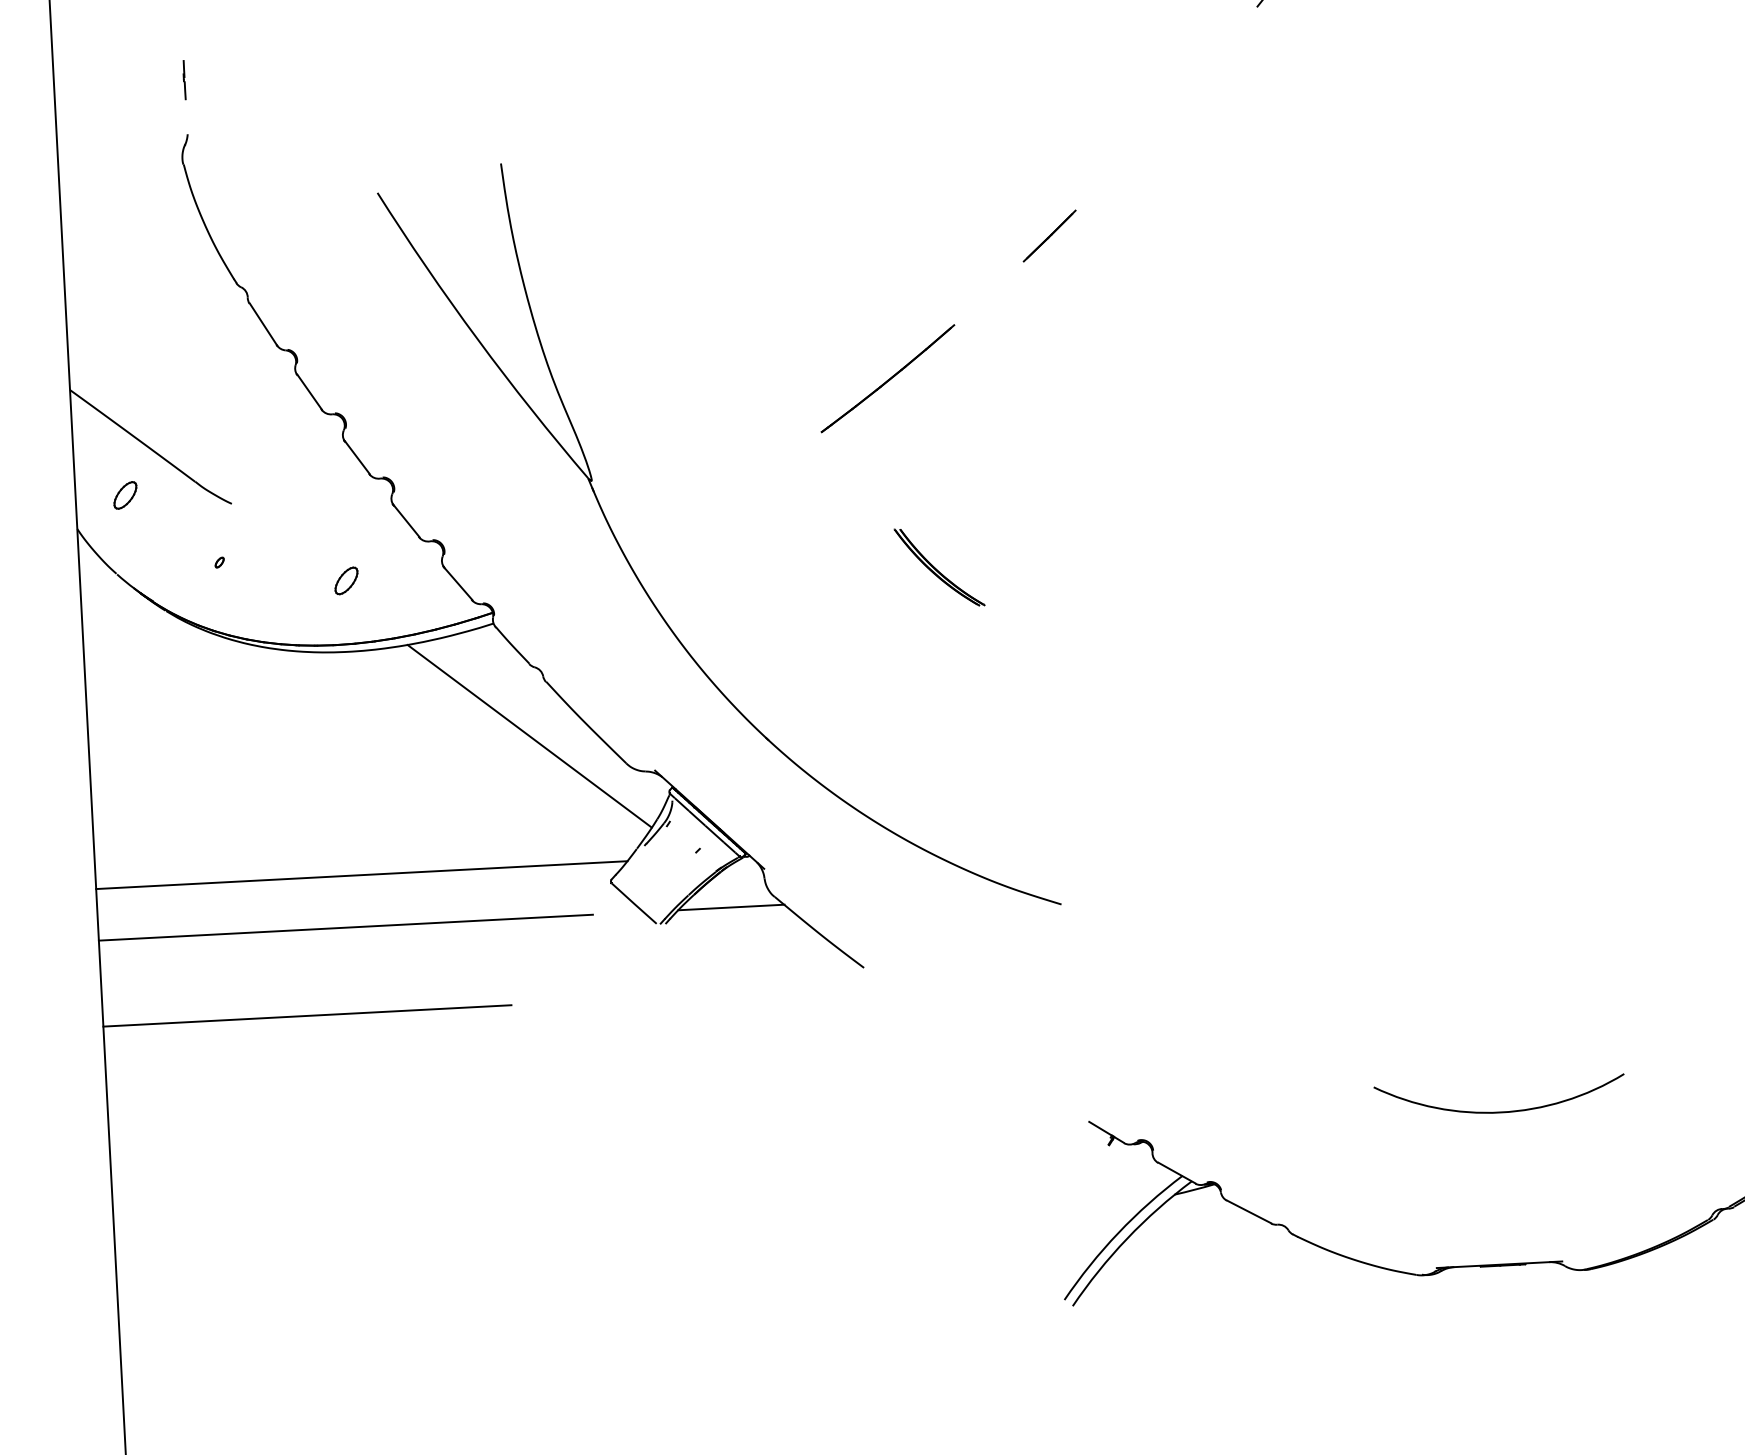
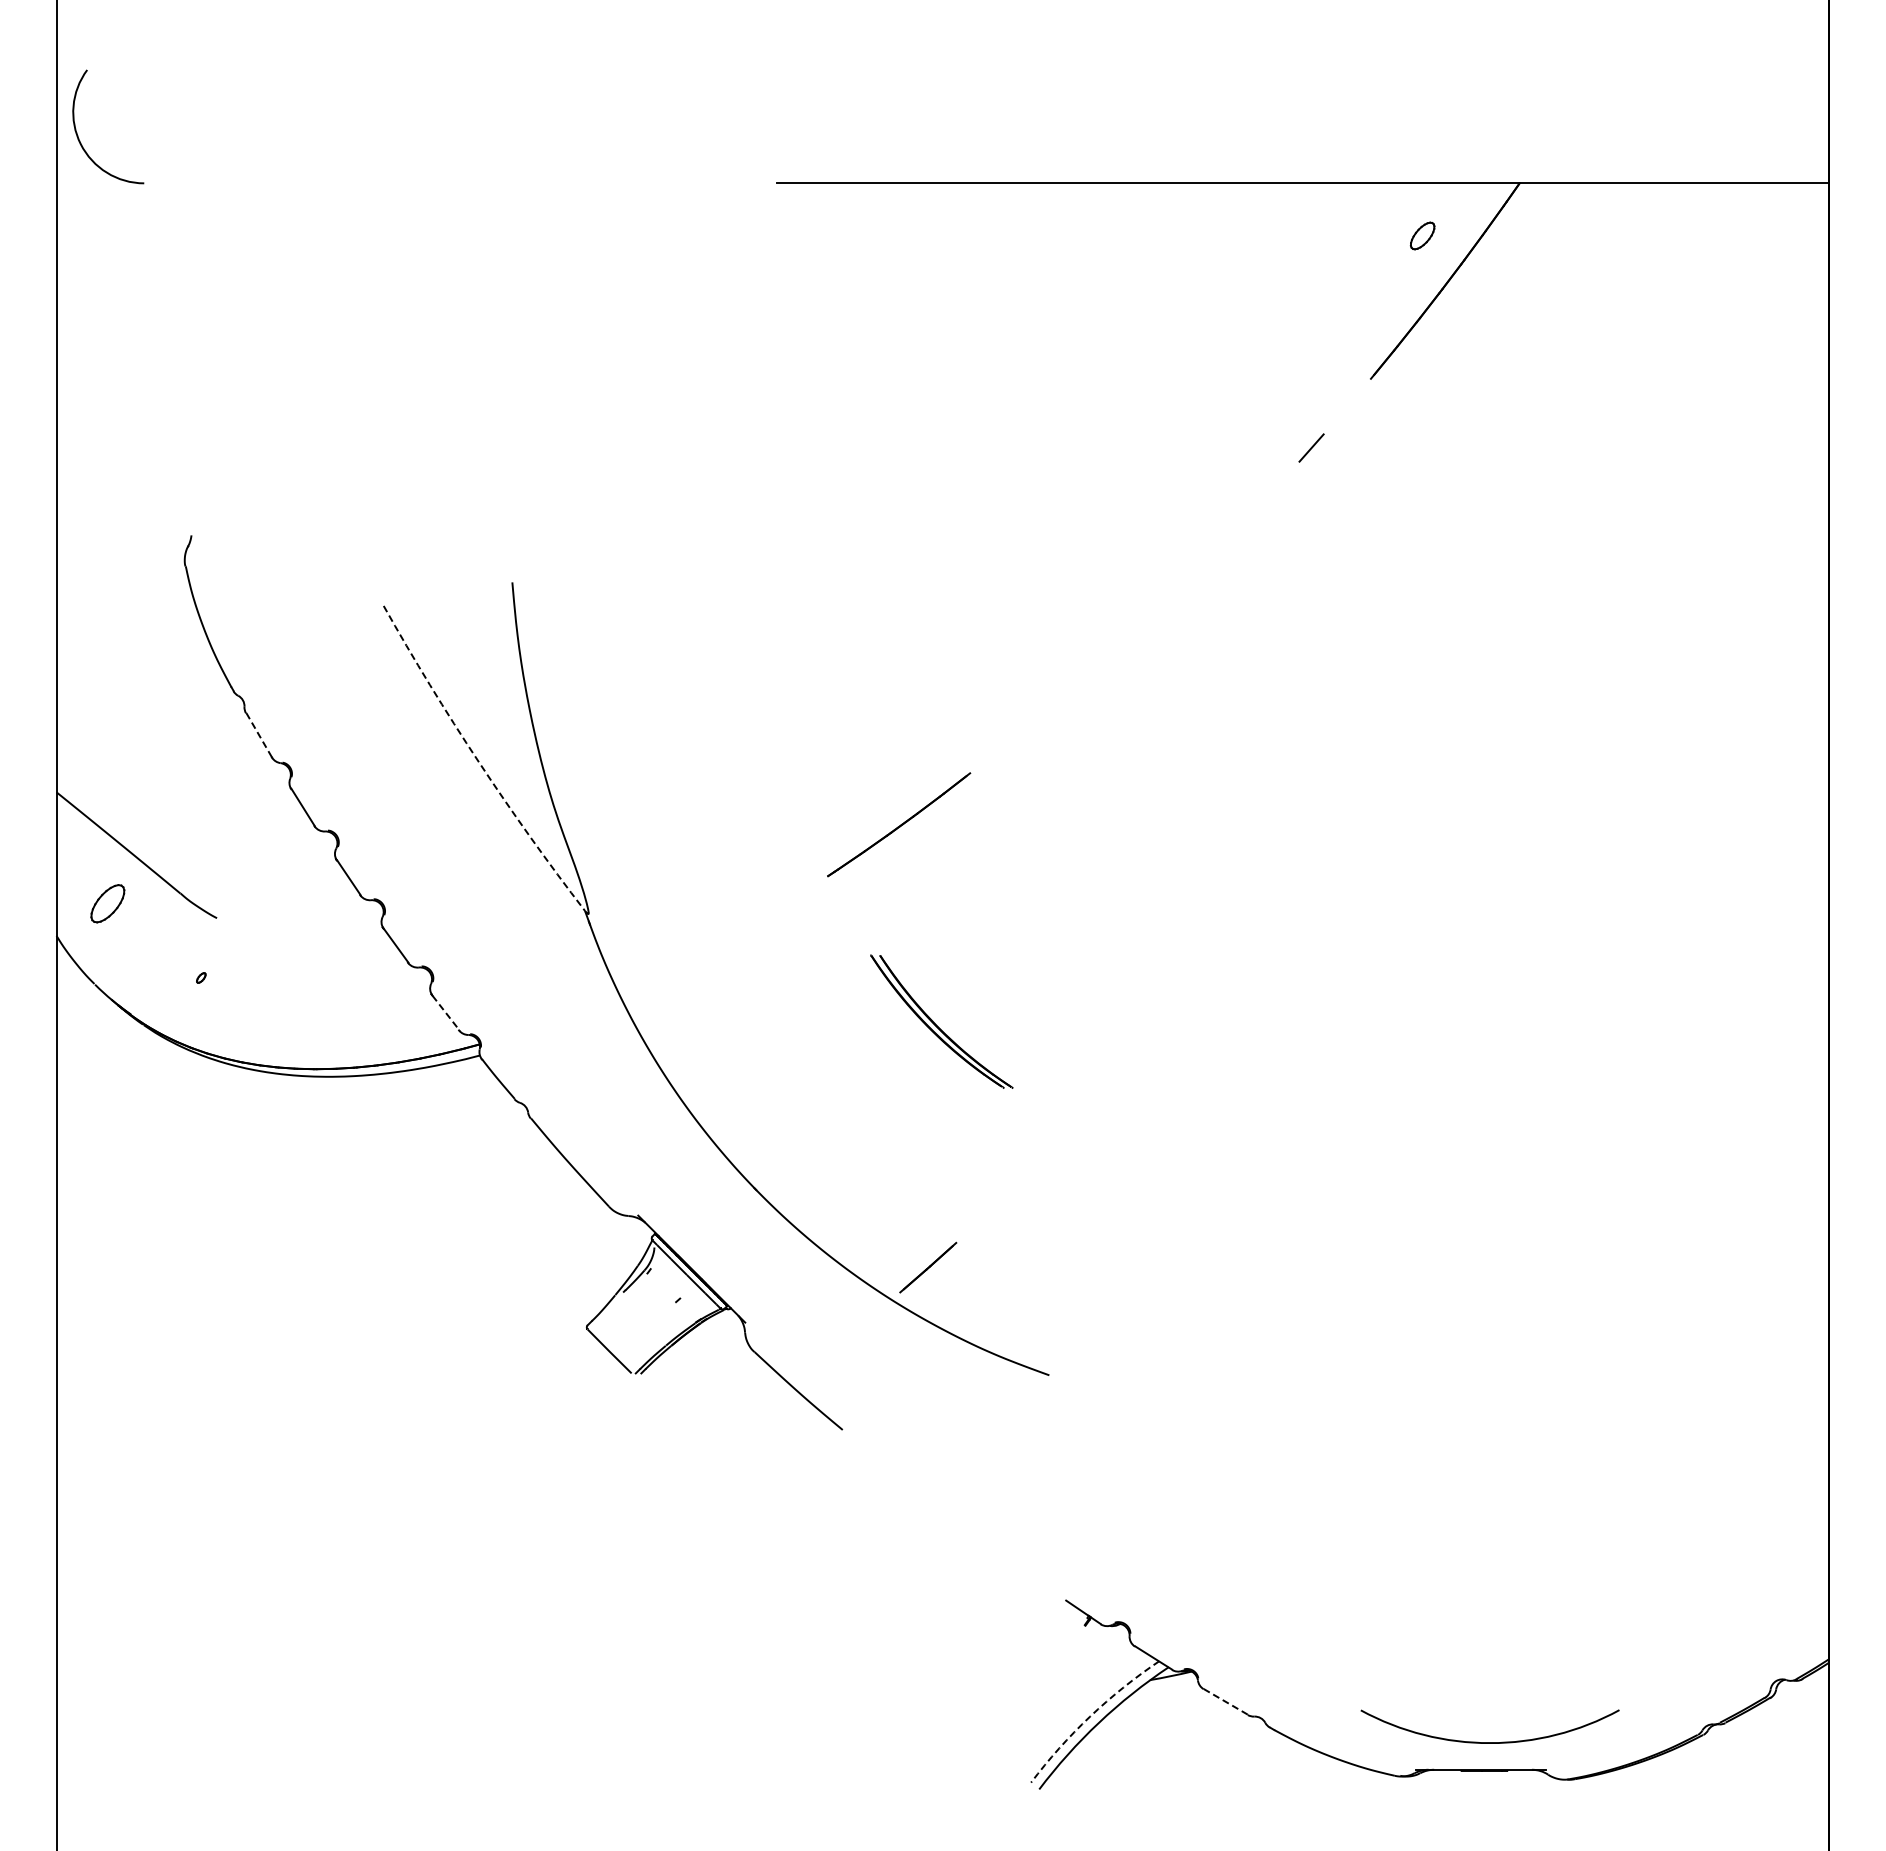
line: (184, 80) -> (191, 479), removed
line: (1049, 235) -> (928, 1267), moved
line: (263, 324) -> (259, 735), solid -> dashed
arc: (477, 339) -> (478, 762), solid -> dashed
part: (125, 495) -> (107, 903), size x1.4
part: (940, 567) -> (942, 1021), size x1.6
part: (346, 580) -> (330, 1003), removed
line: (458, 583) -> (445, 1012), solid -> dashed
line: (529, 736) -> (510, 1173), removed
line: (361, 875) -> (330, 1307), removed
line: (731, 907) -> (709, 1360), removed
line: (345, 927) -> (311, 1360), removed
line: (306, 1016) -> (266, 1449), removed
arc: (1499, 1111) -> (1489, 1742), moved
line: (1248, 1211) -> (1225, 1701), solid -> dashed
arc: (1118, 1232) -> (1090, 1716), solid -> dashed

